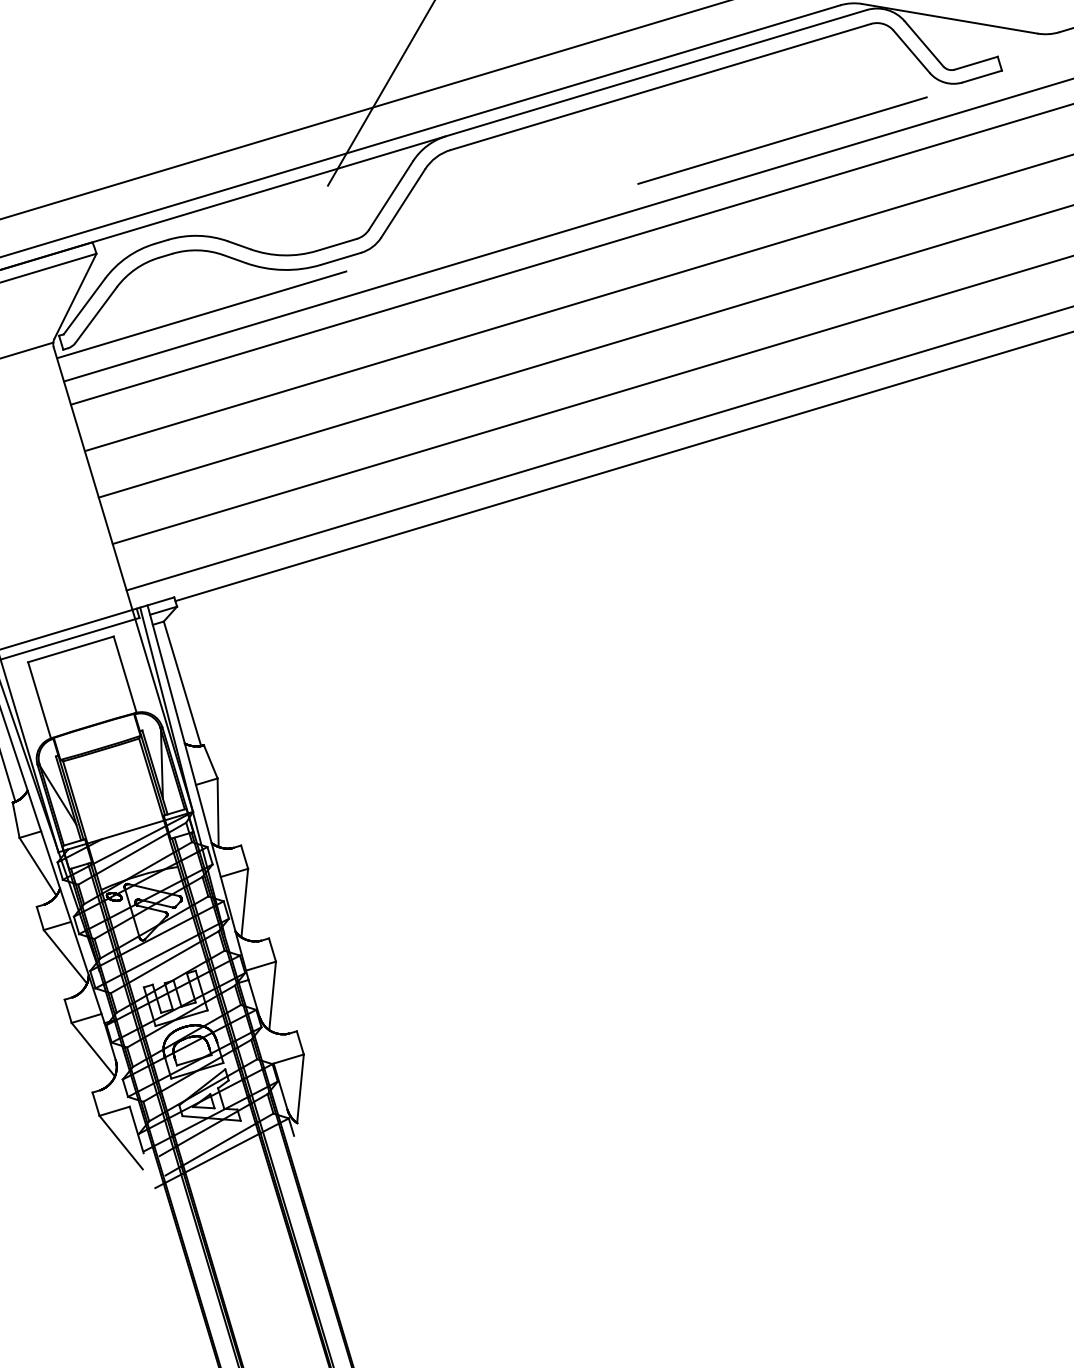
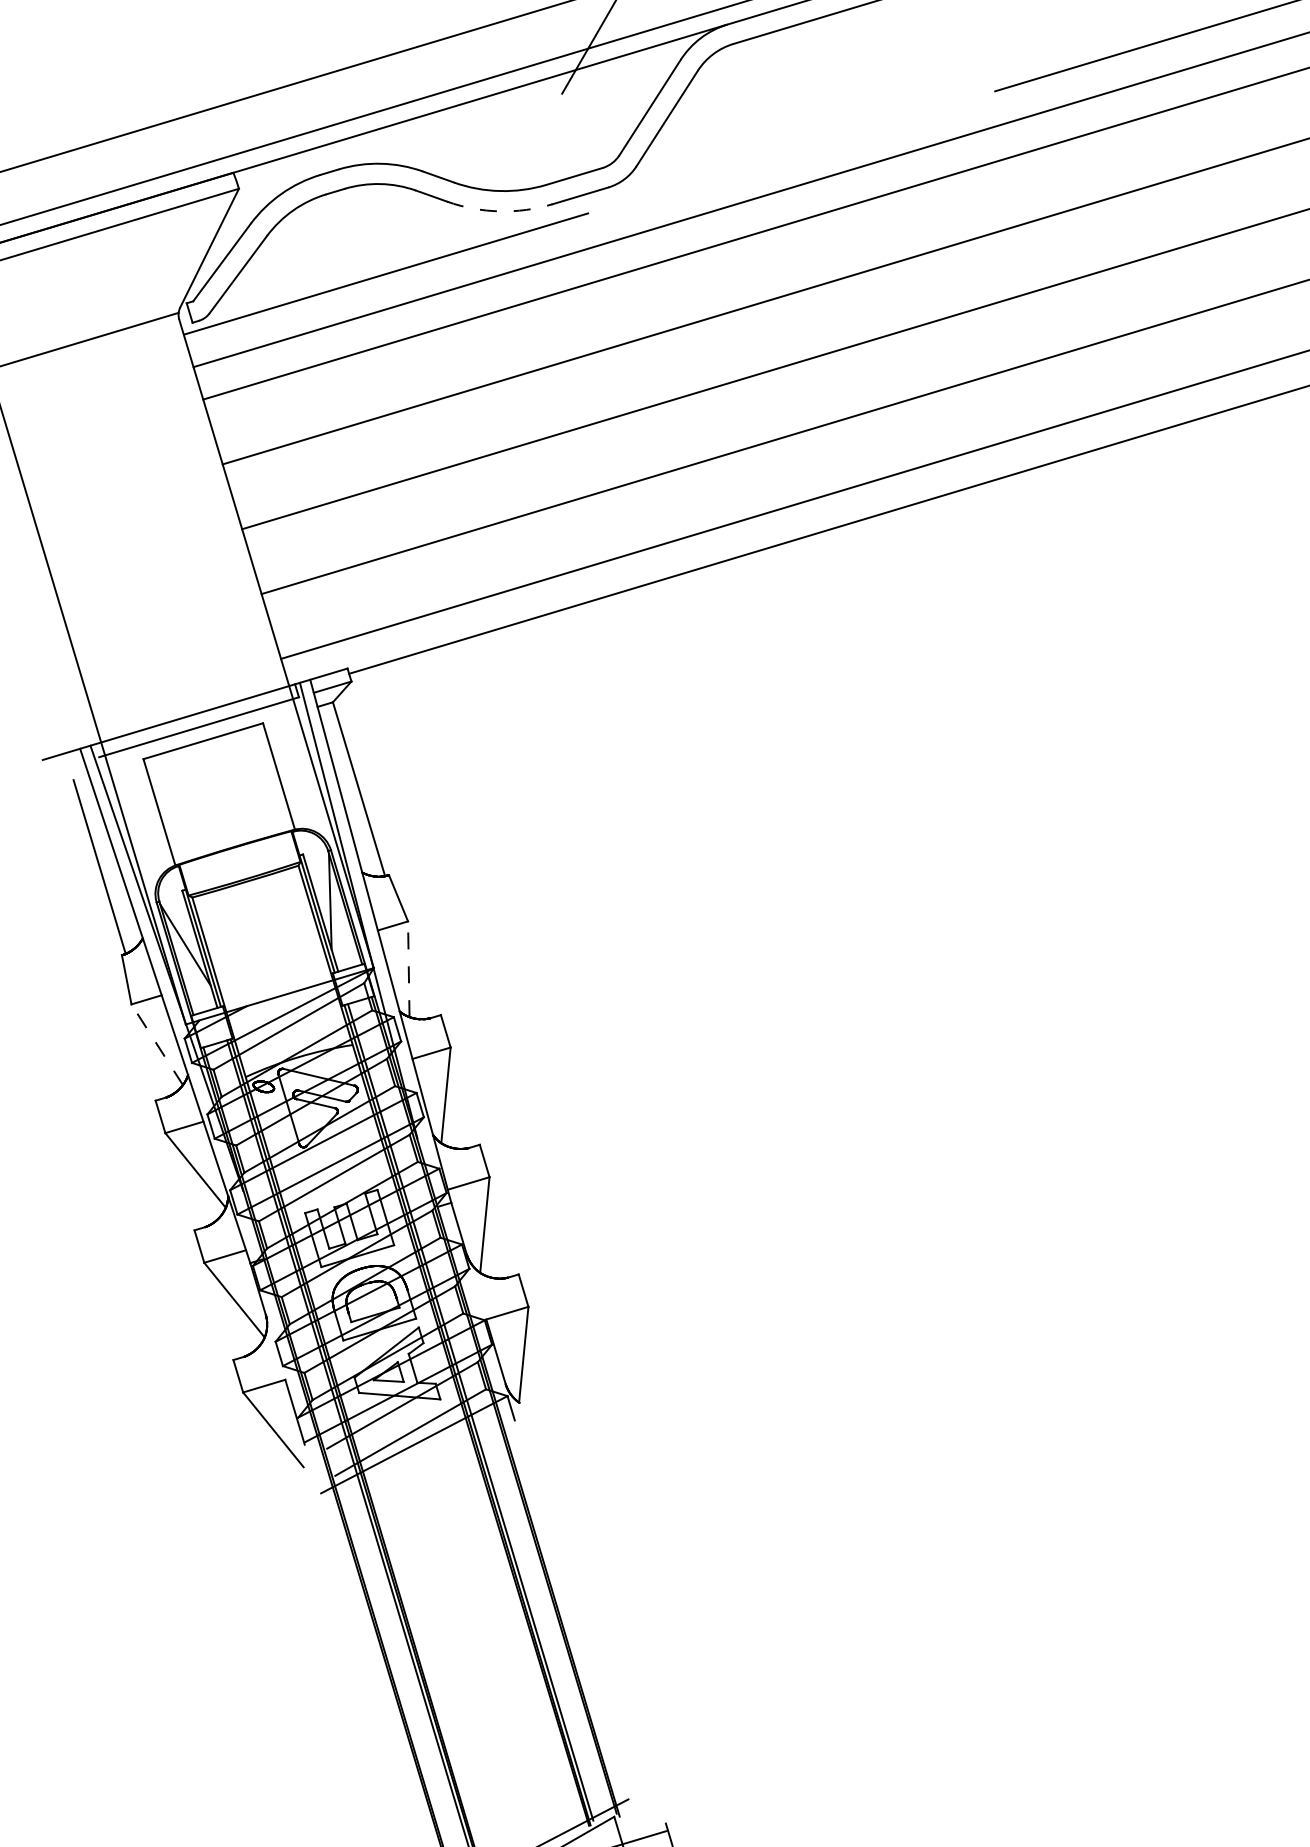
arc: (283, 269) -> (500, 210), solid -> dashed
line: (218, 812) -> (409, 968), solid -> dashed
line: (37, 866) -> (156, 1044), solid -> dashed

